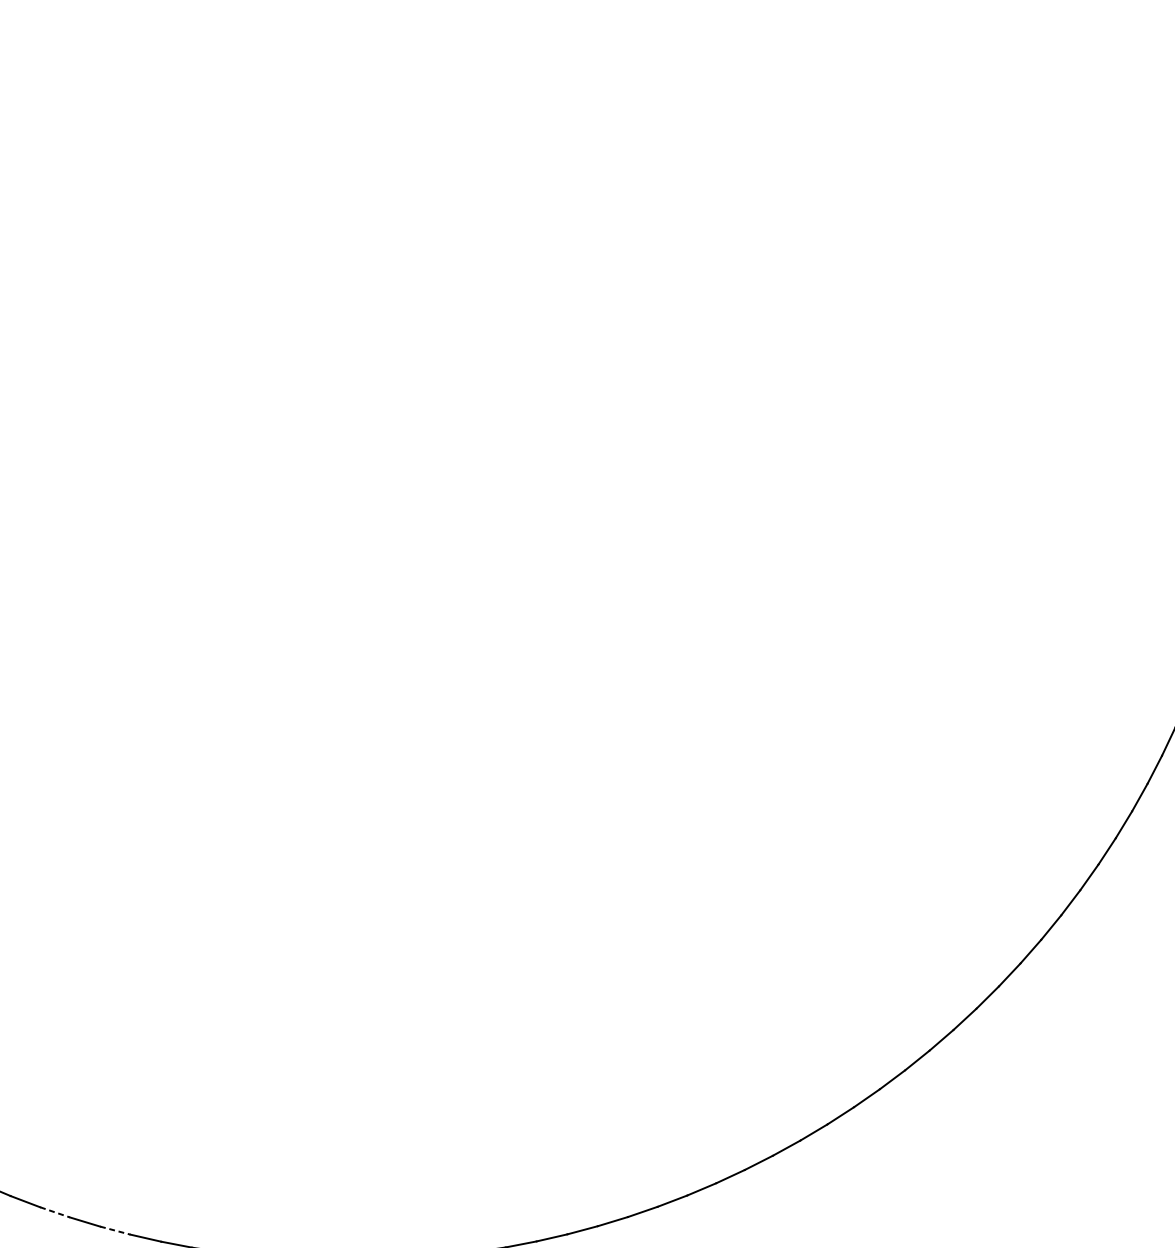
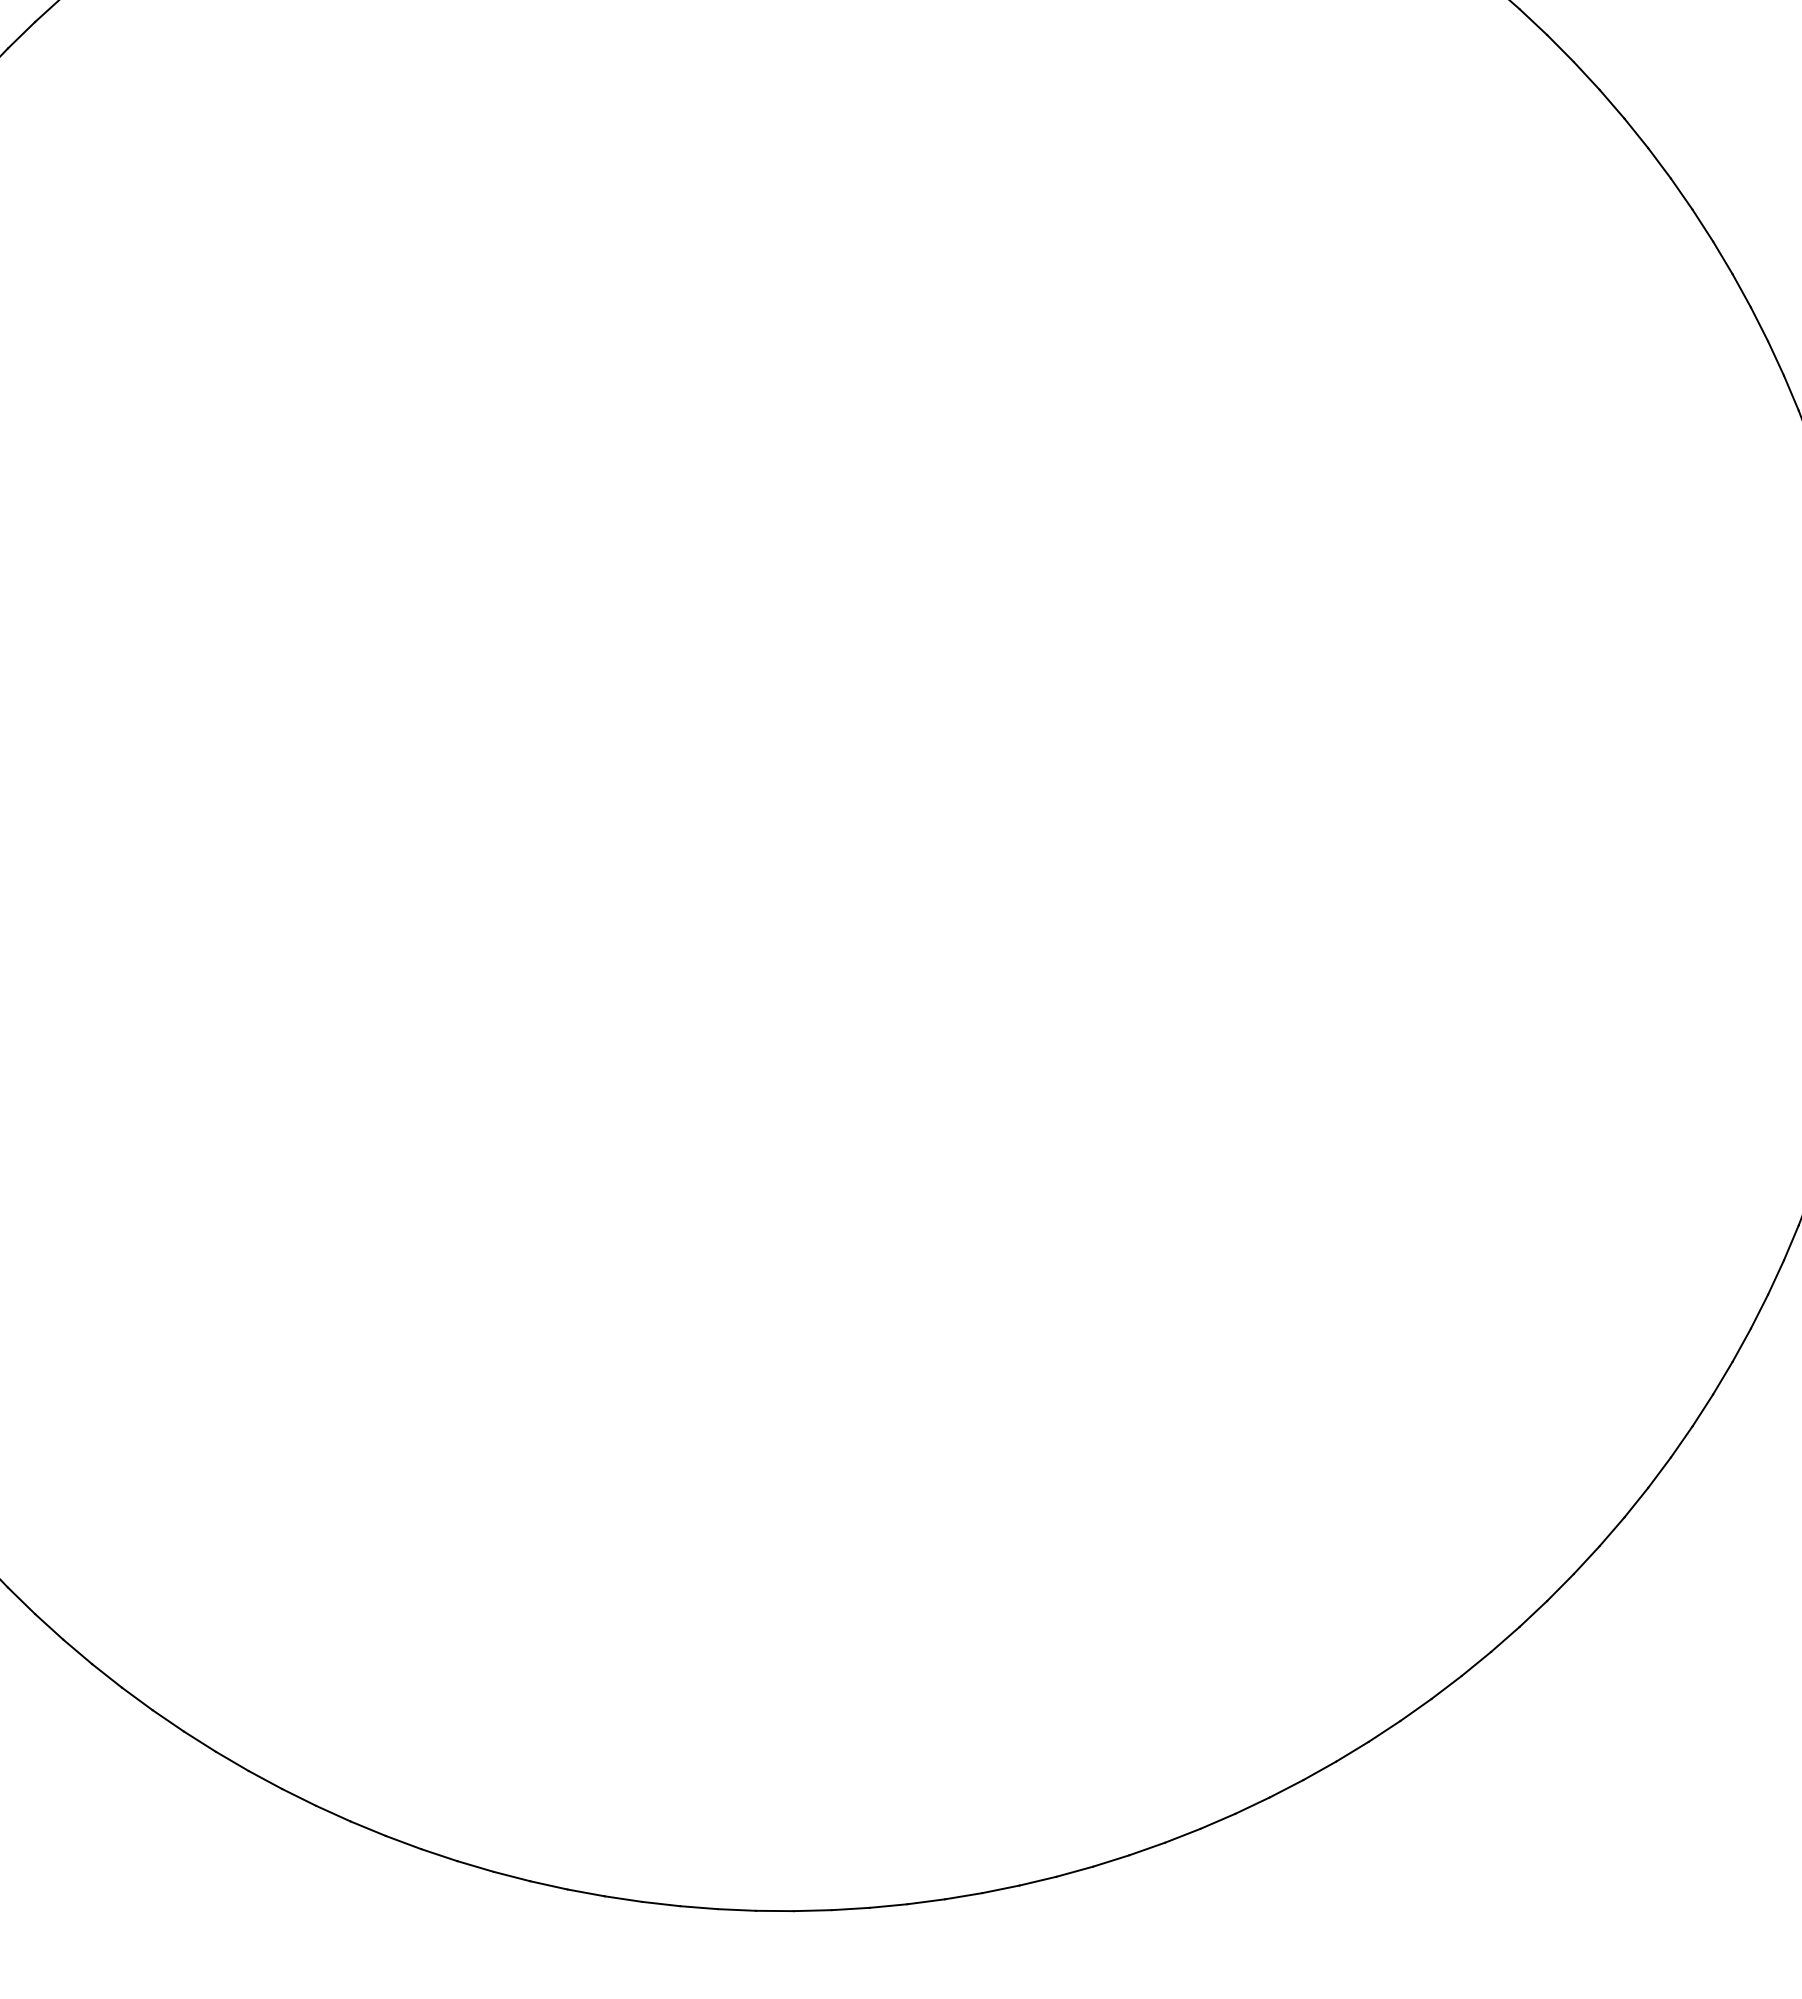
line: (55, 1212) -> (299, 1797), dashed -> solid
line: (115, 1230) -> (368, 1828), dashed -> solid

